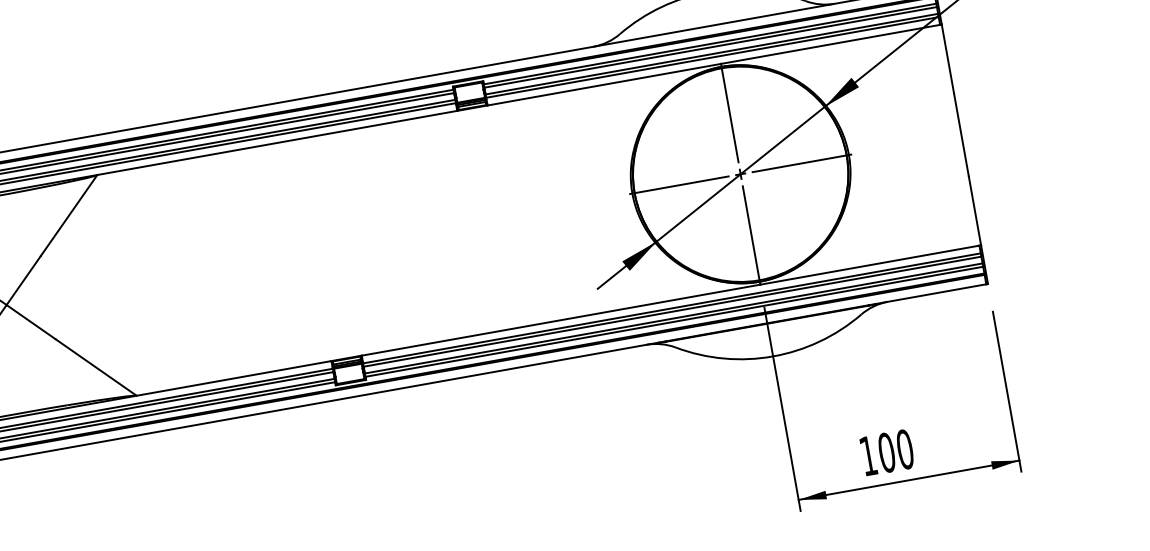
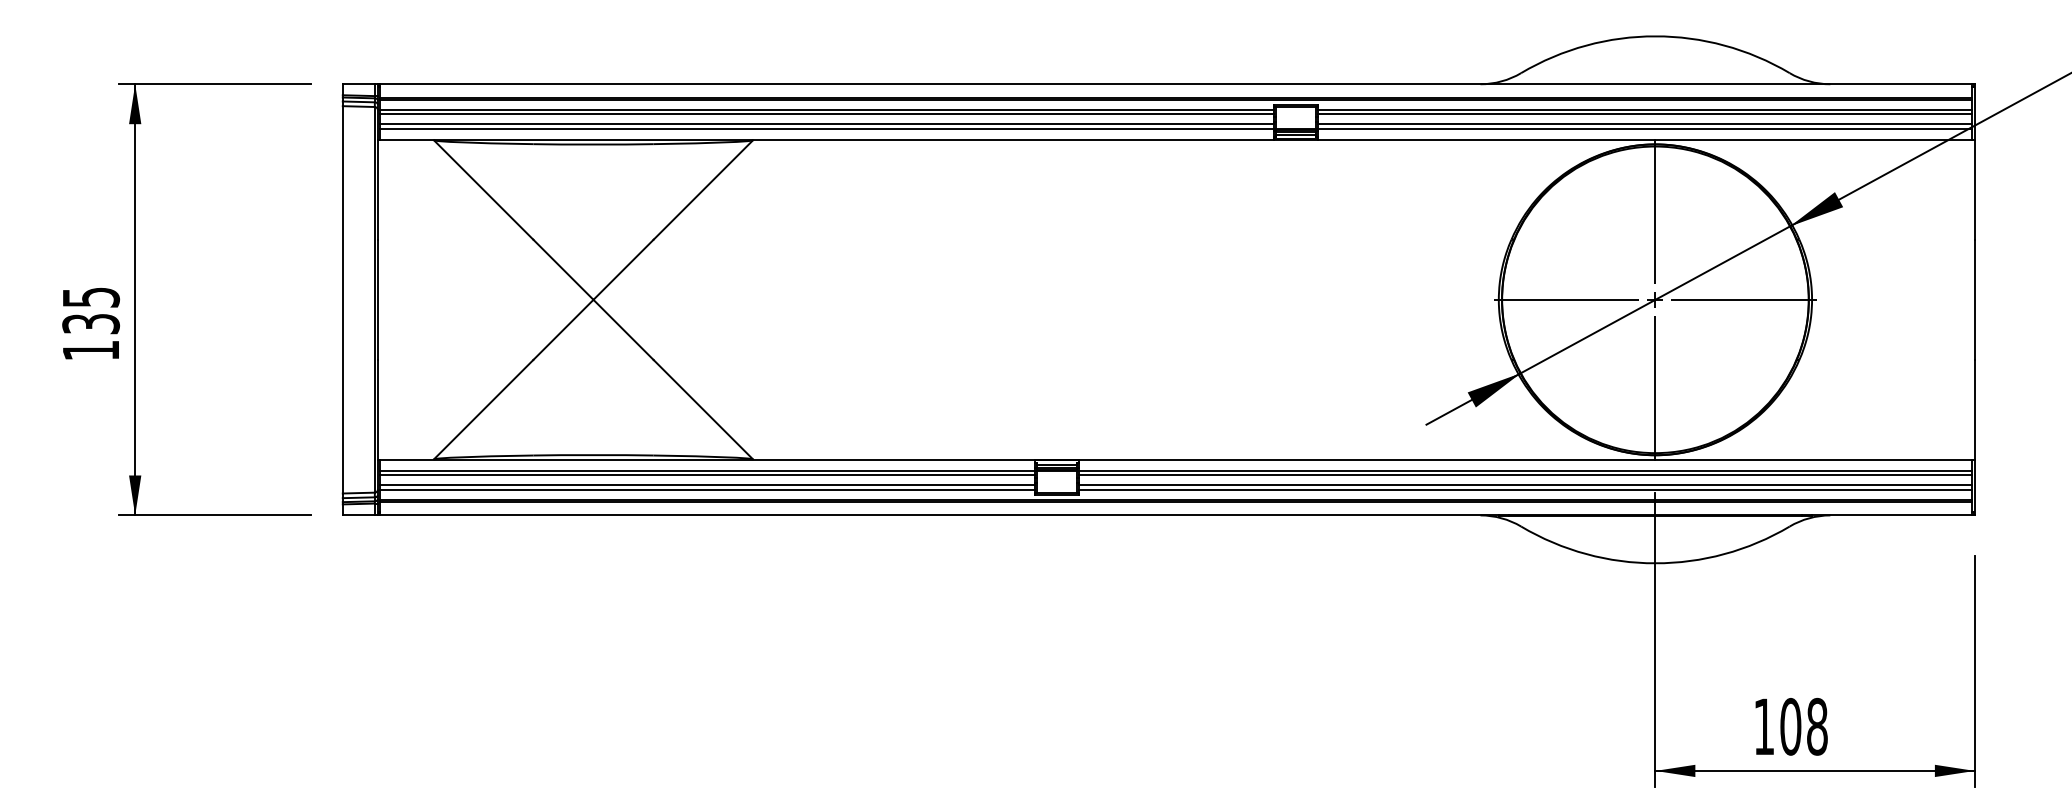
text: (905, 449) -> (1817, 726), 100 -> 108

